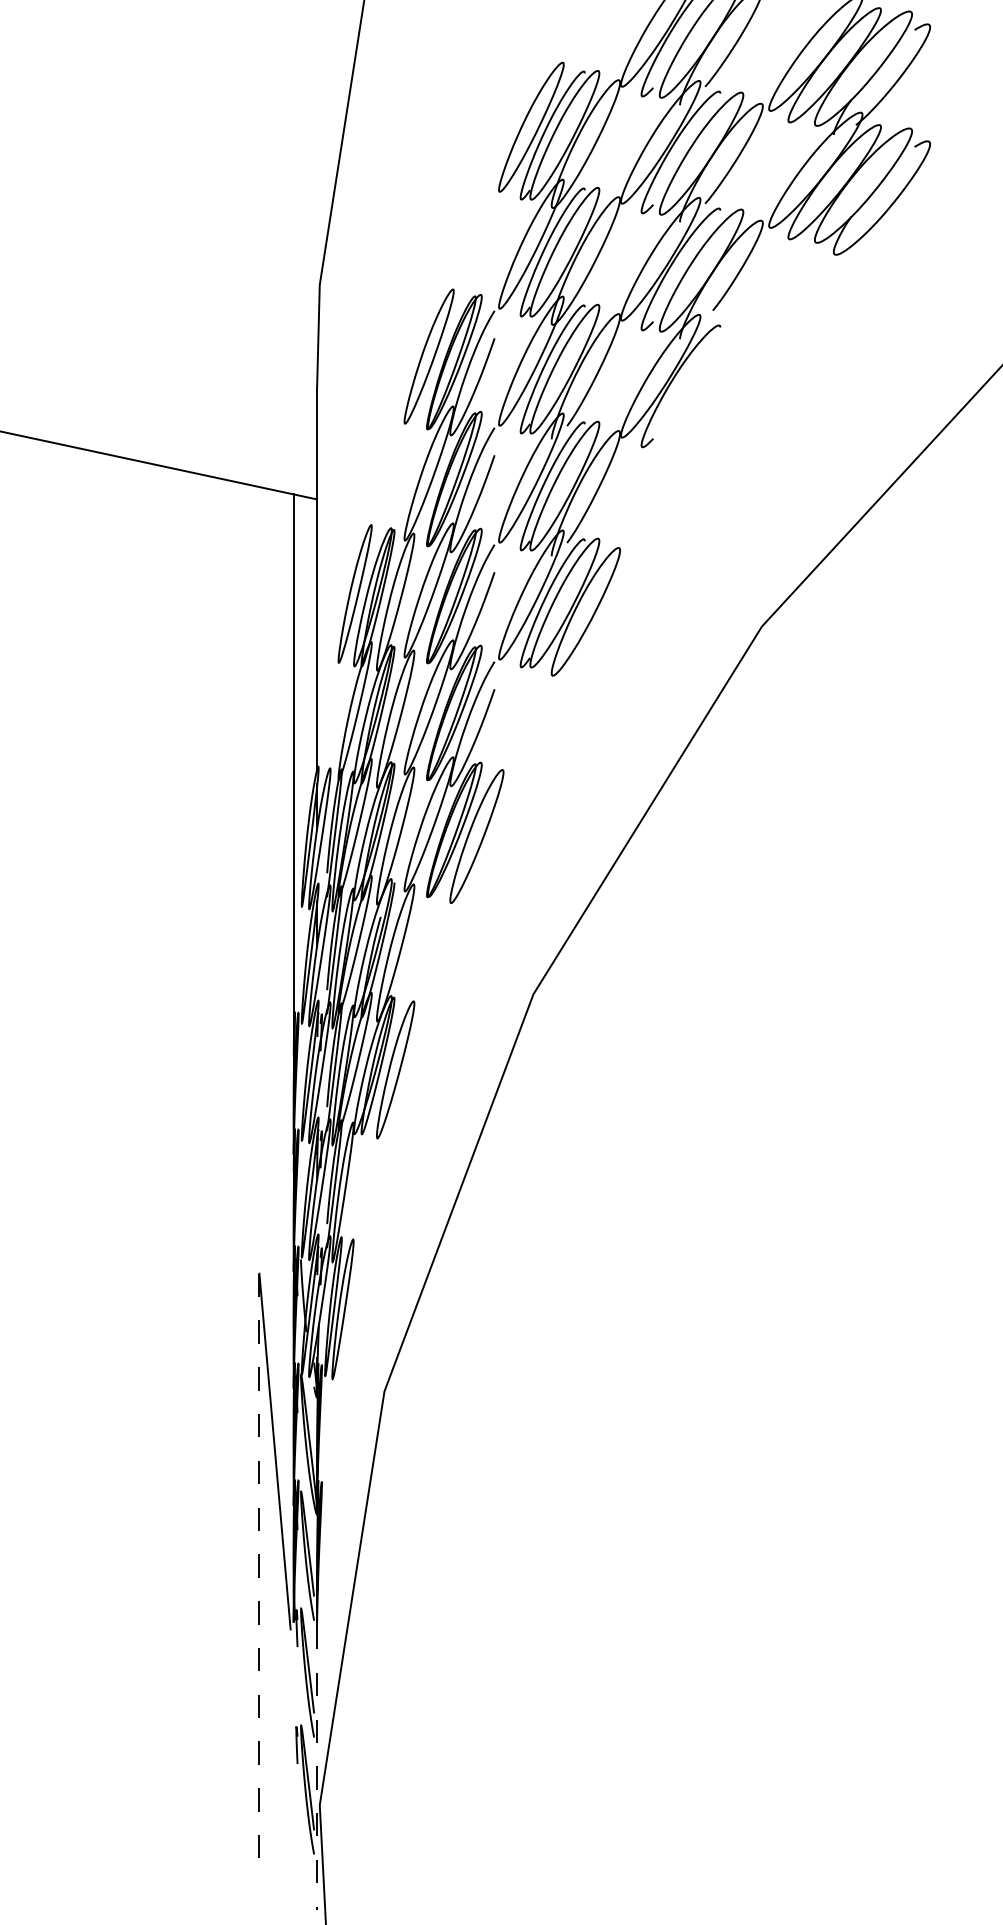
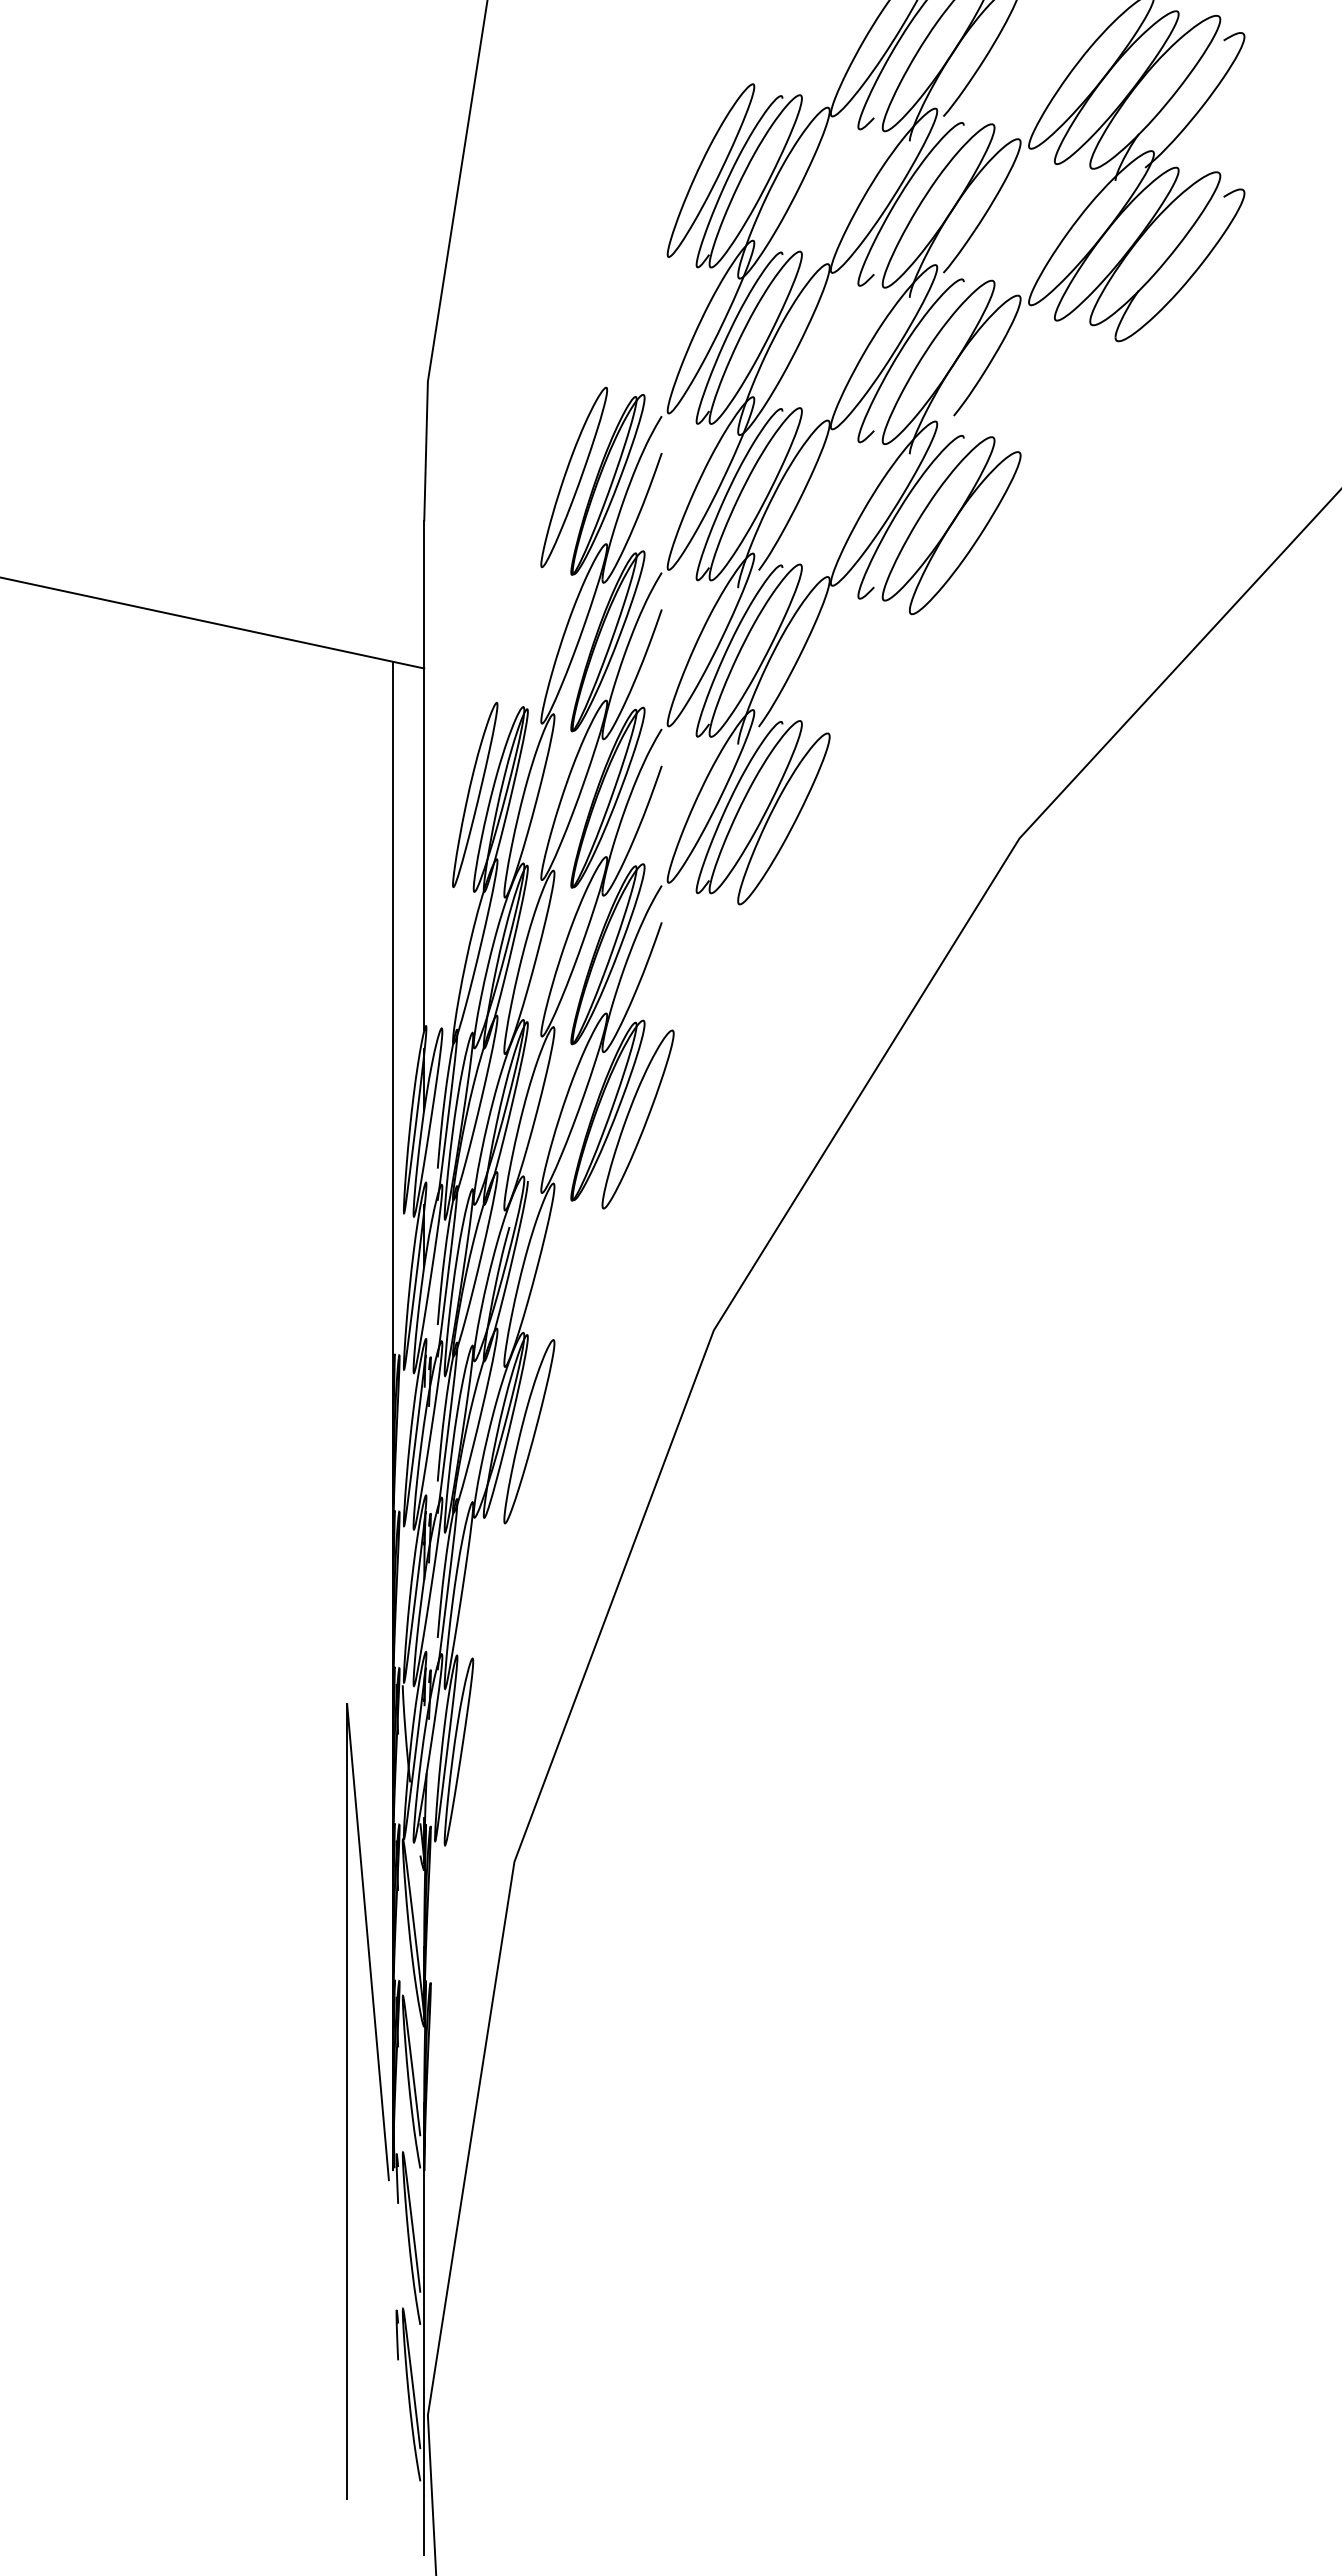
part: (711, 392) -> (951, 525), added
line: (259, 1571) -> (347, 2102), dashed -> solid
line: (317, 1767) -> (424, 2365), dashed -> solid

